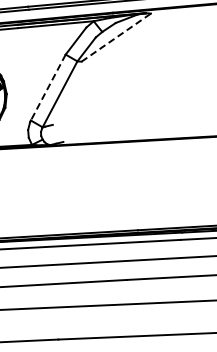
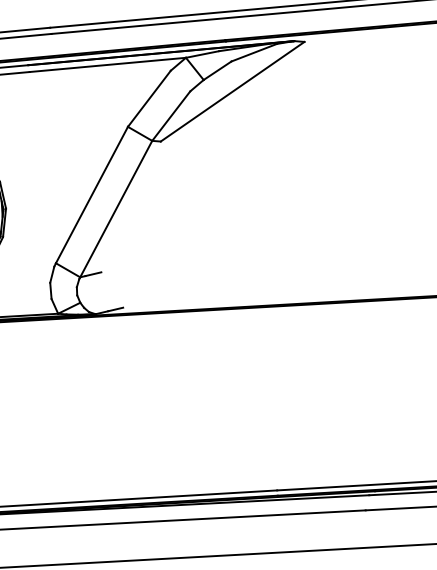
line: (116, 37) -> (233, 91), dashed -> solid
line: (48, 88) -> (92, 196), dashed -> solid

